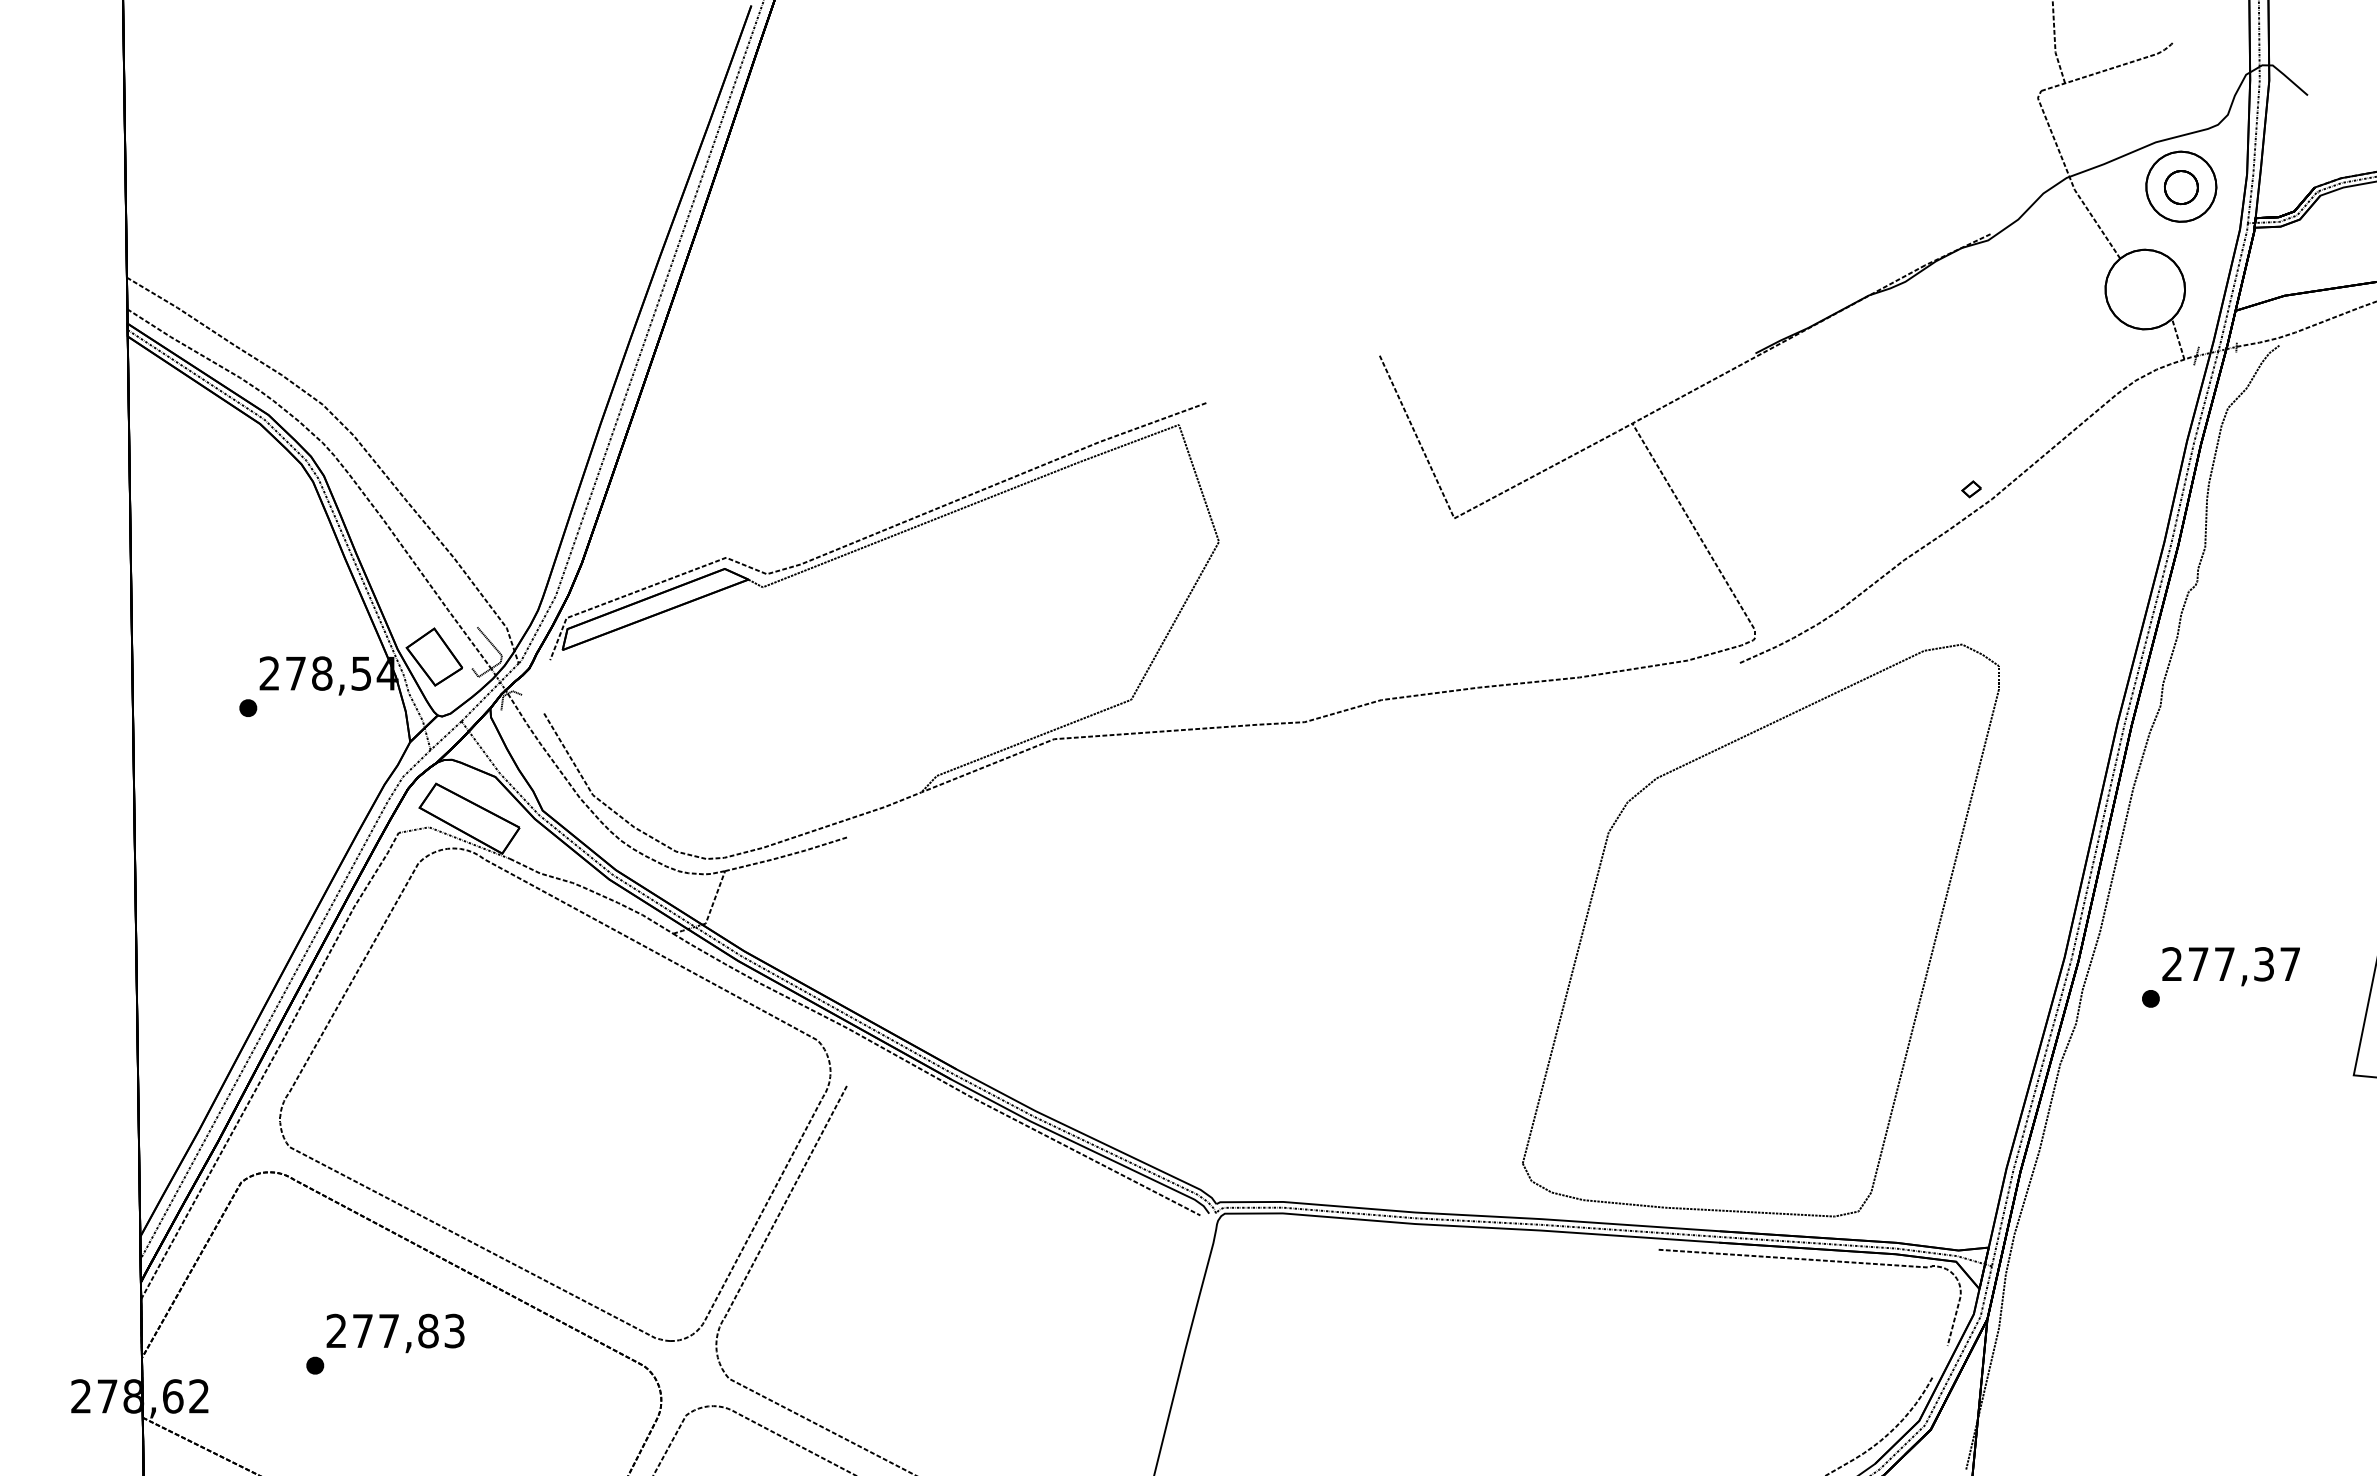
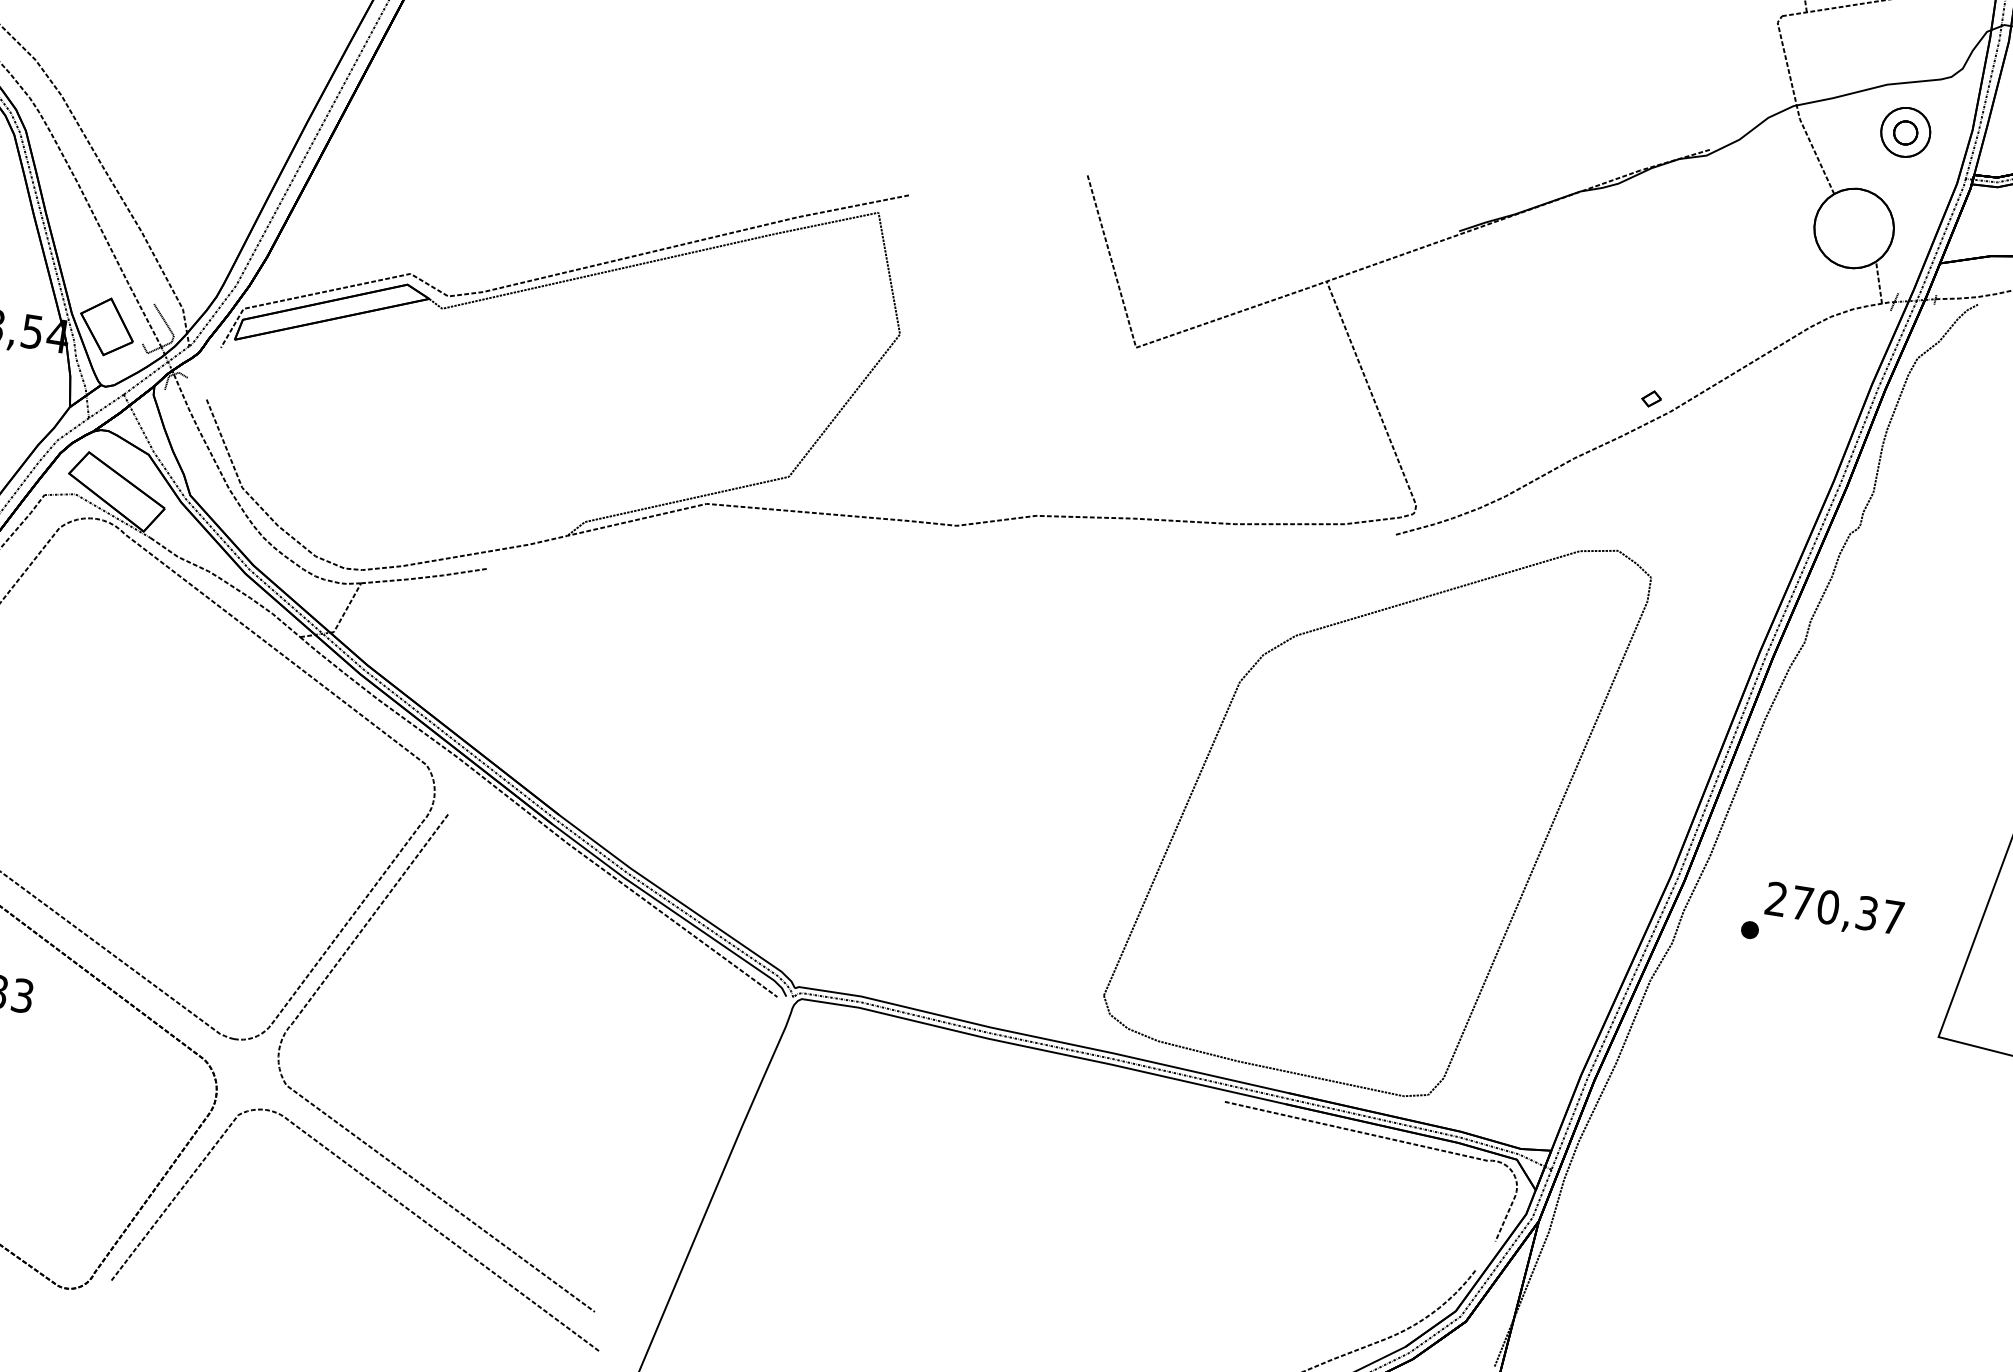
part: (2181, 186) -> (1905, 132), size x0.7
text: (2224, 964) -> (1828, 907), 277,37 -> 270,37

